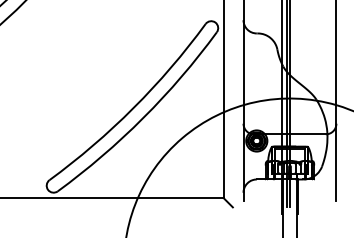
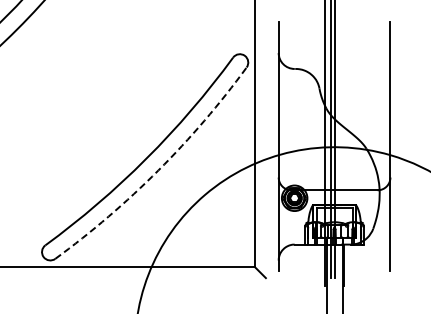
arc: (143, 117) -> (158, 170), solid -> dashed

